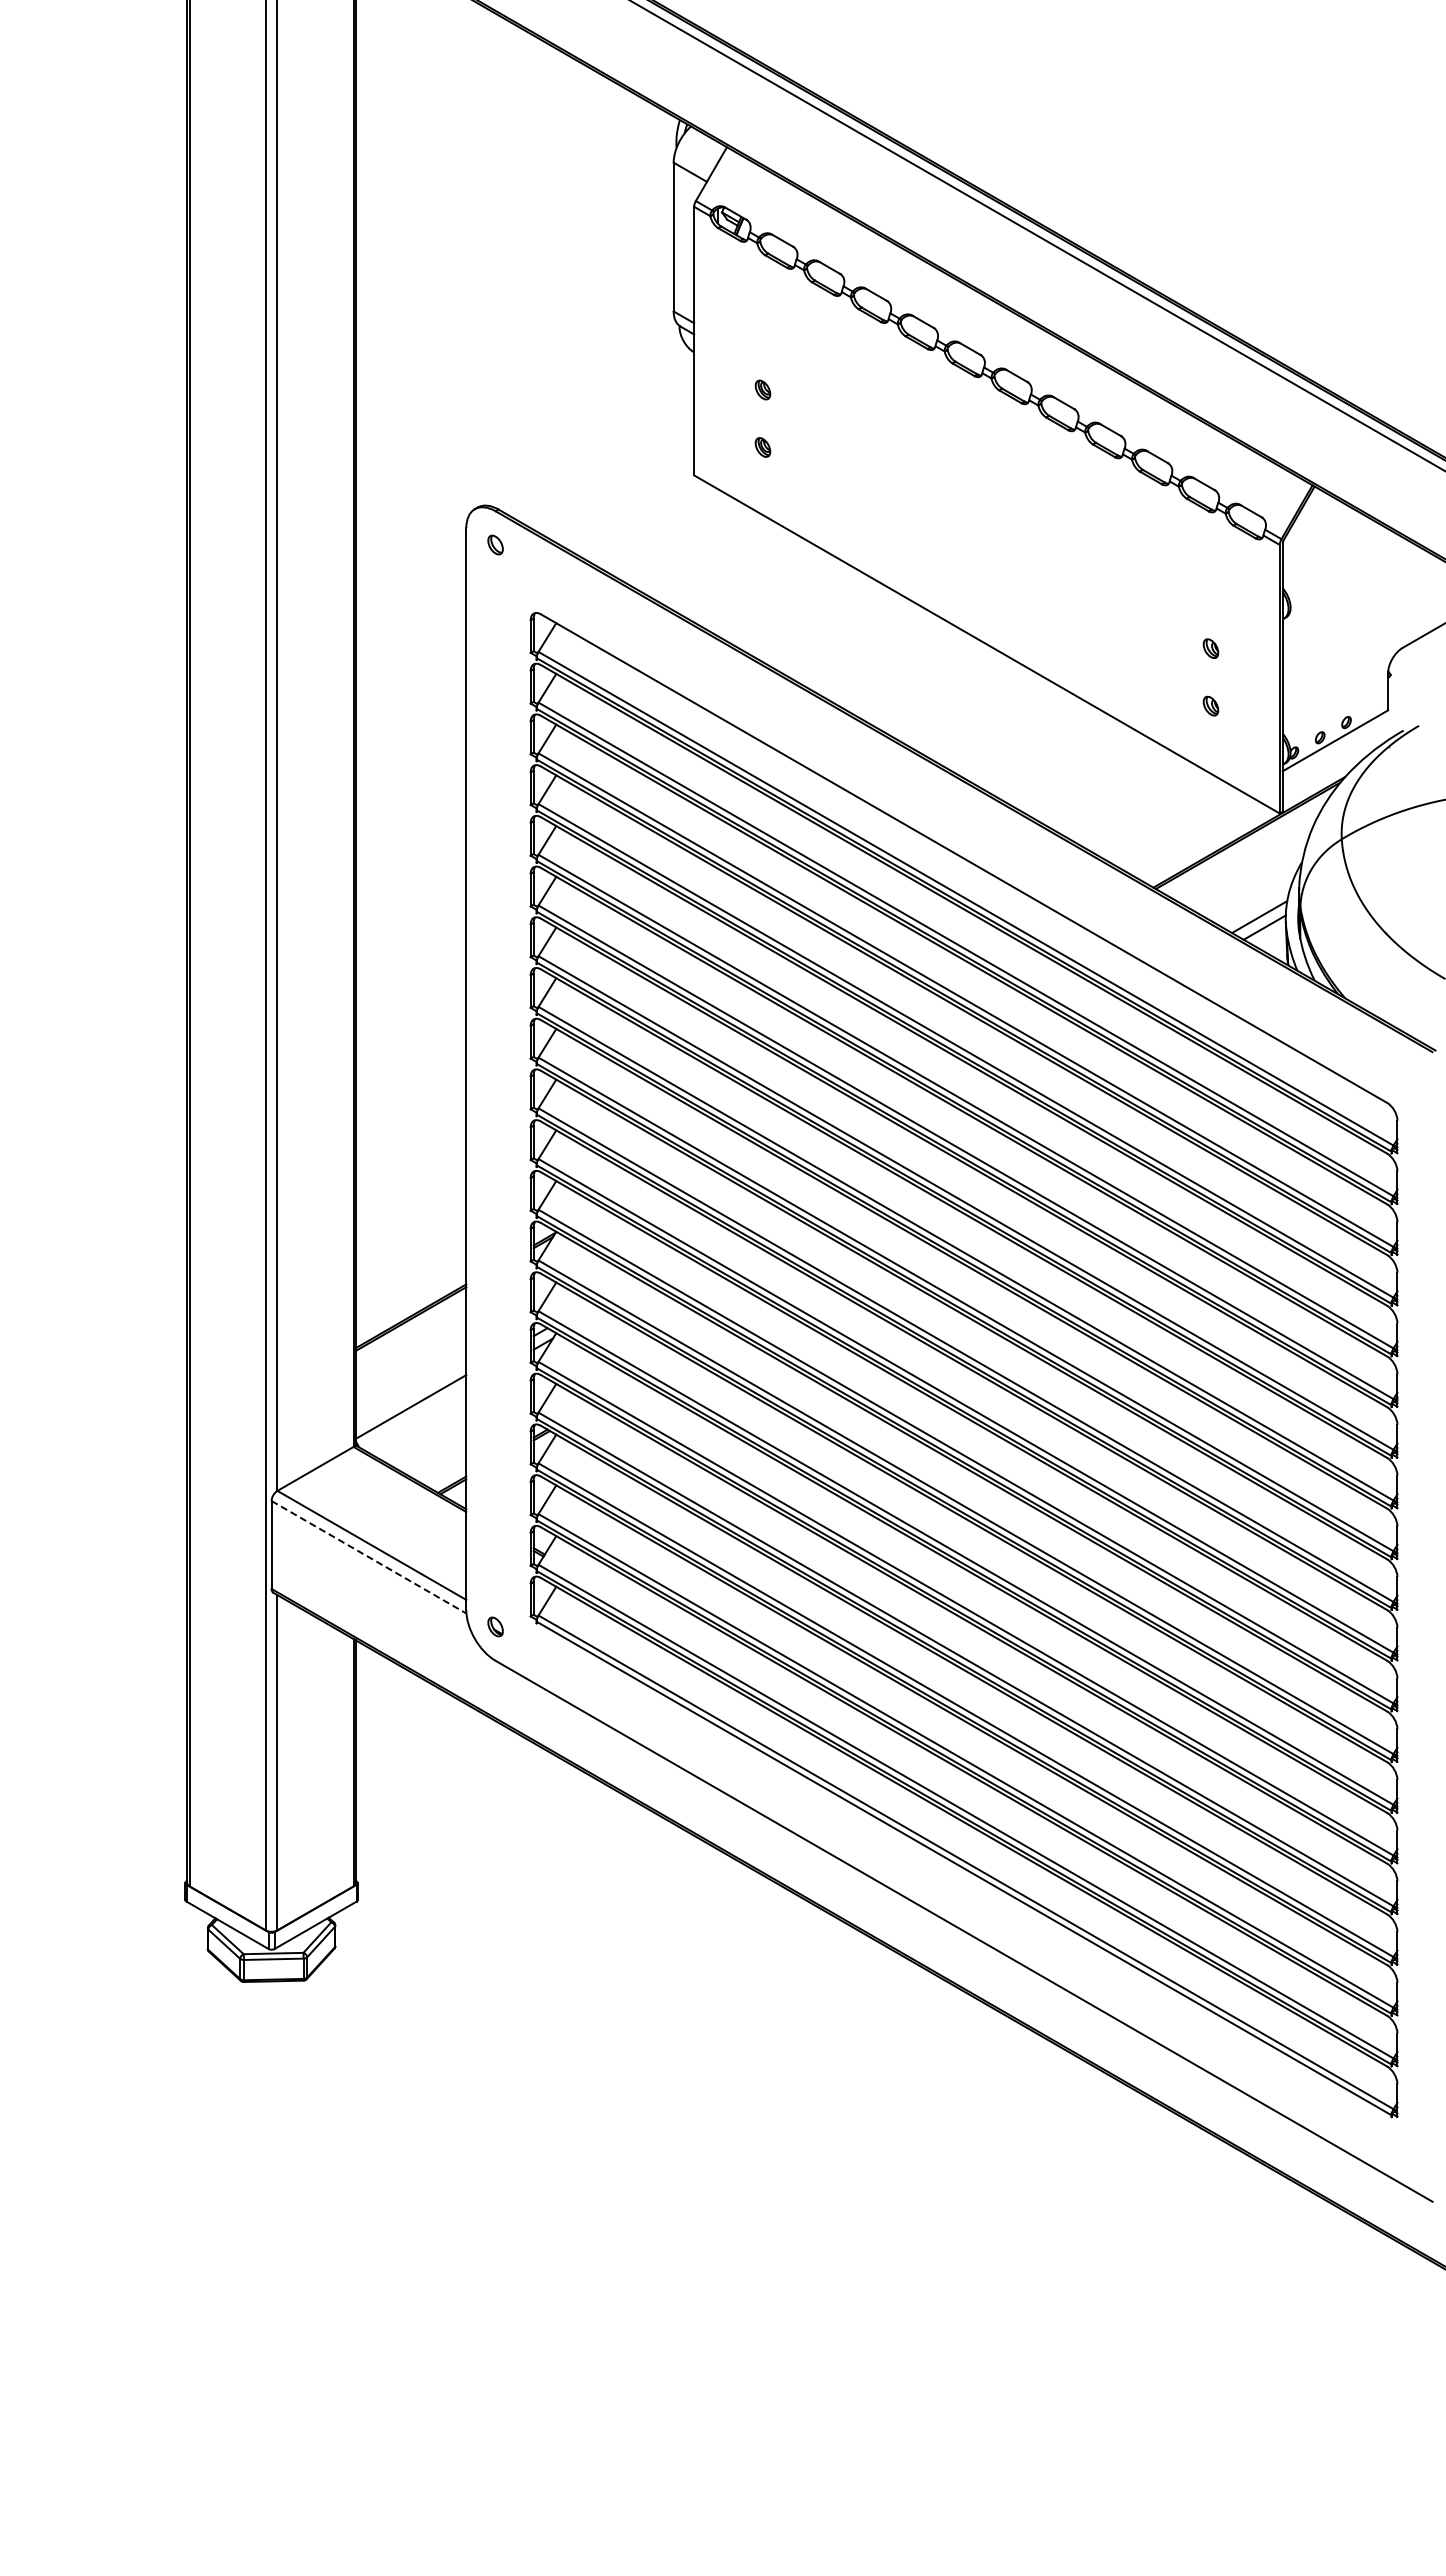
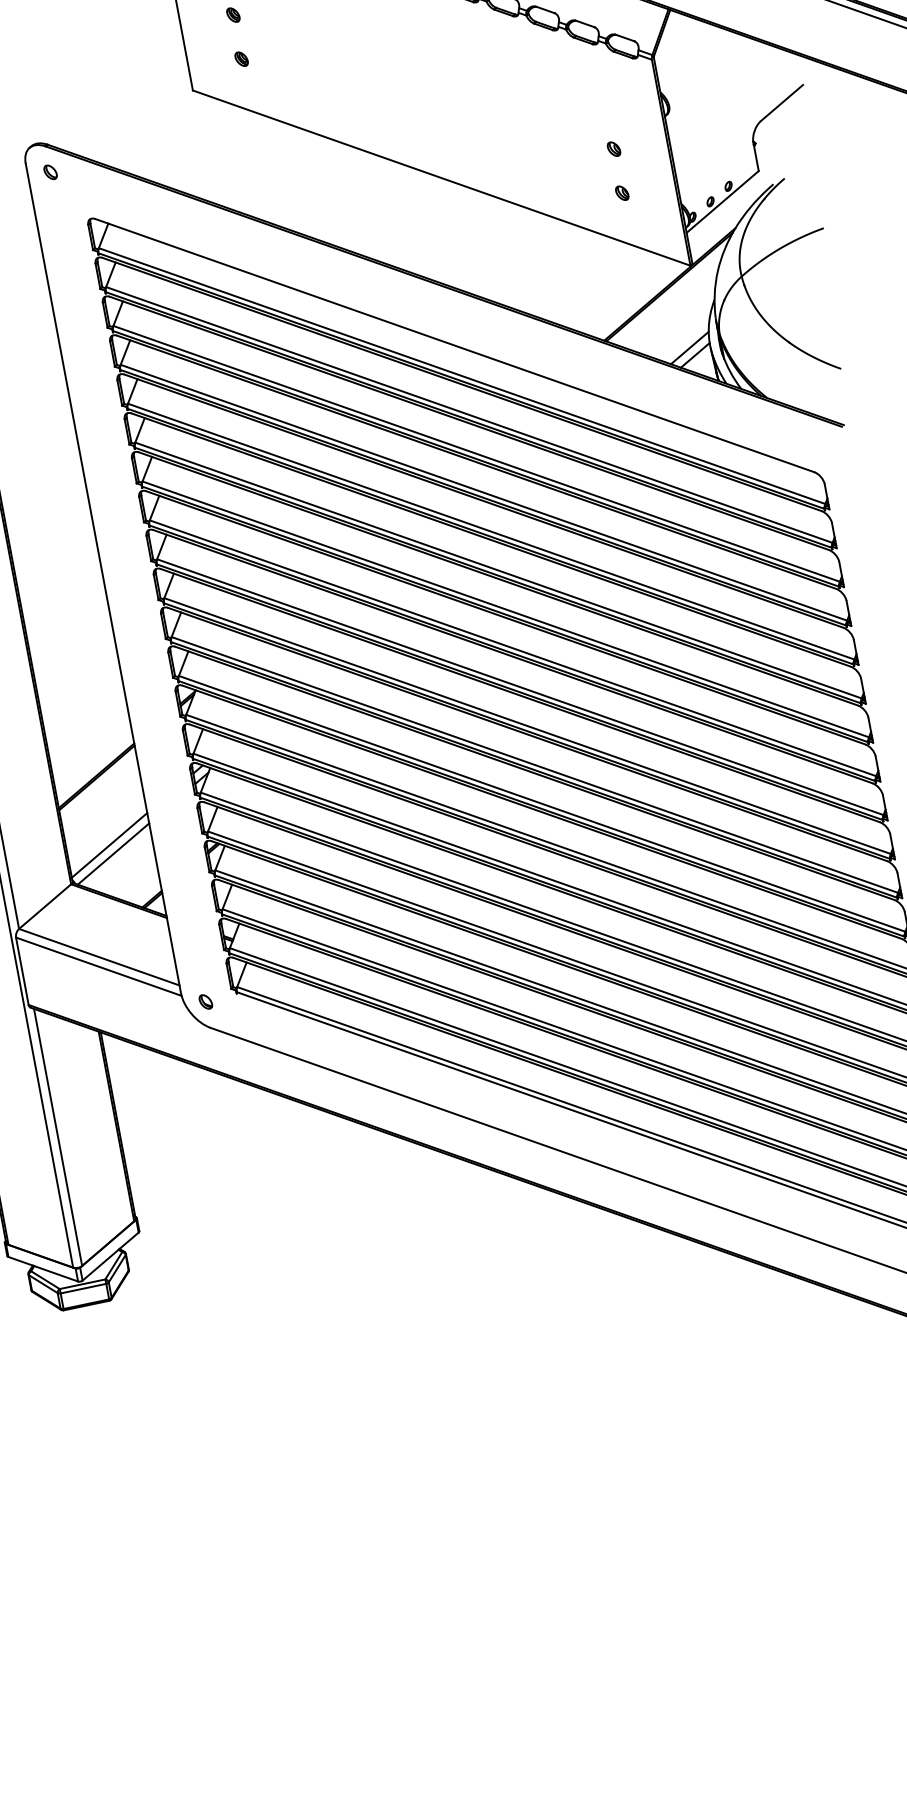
line: (413, 1418) -> (113, 853), added
line: (369, 1557) -> (99, 966), dashed -> solid

